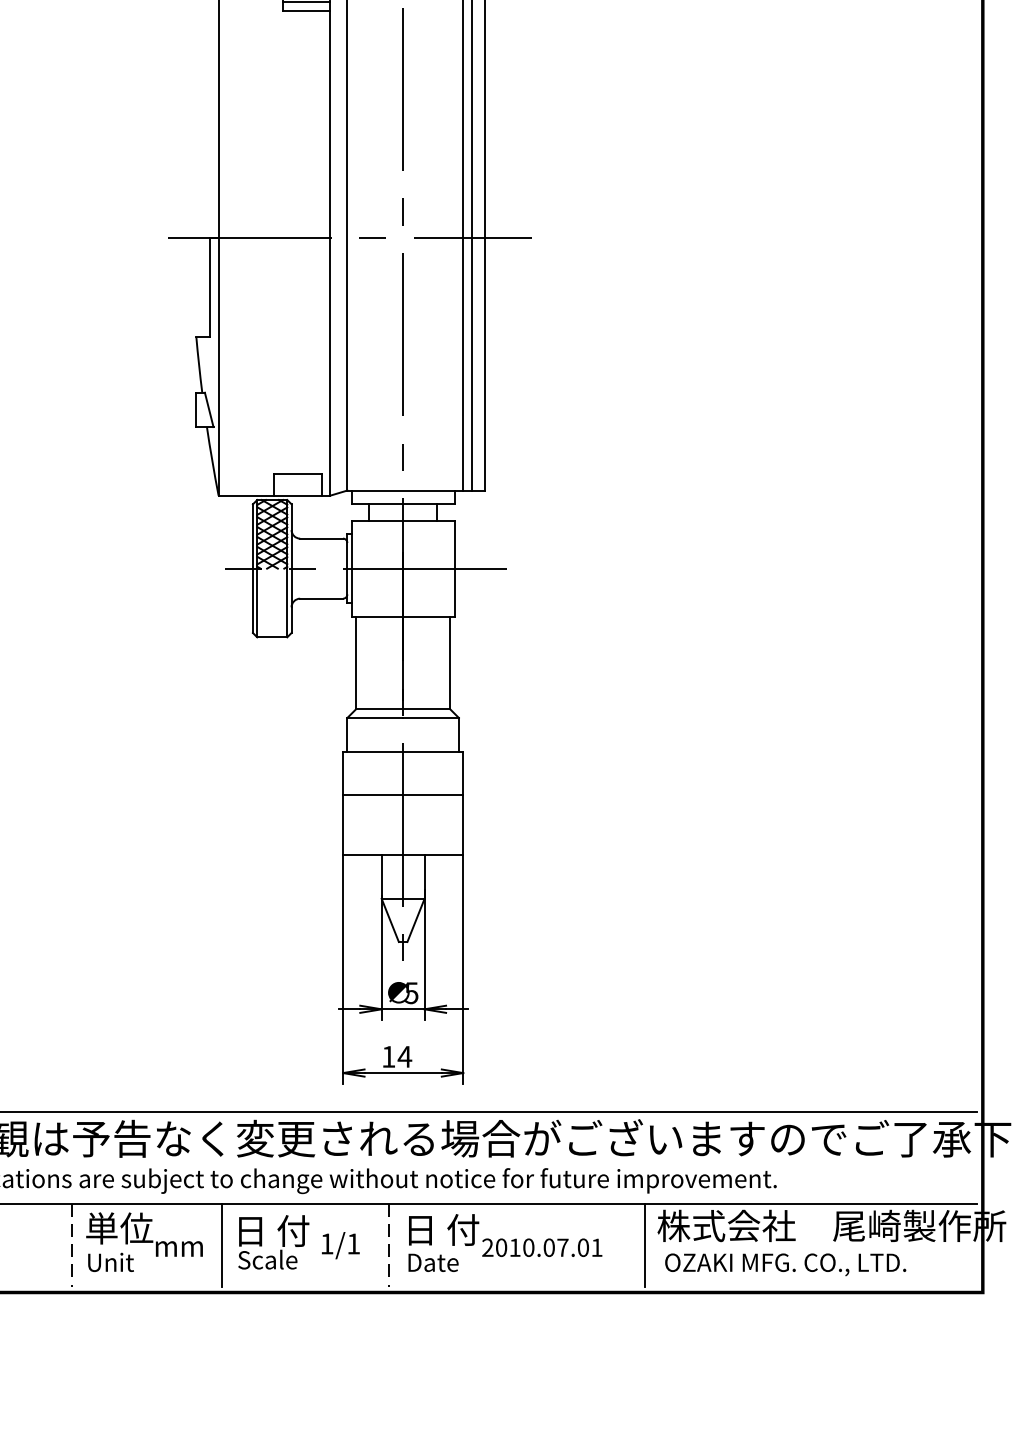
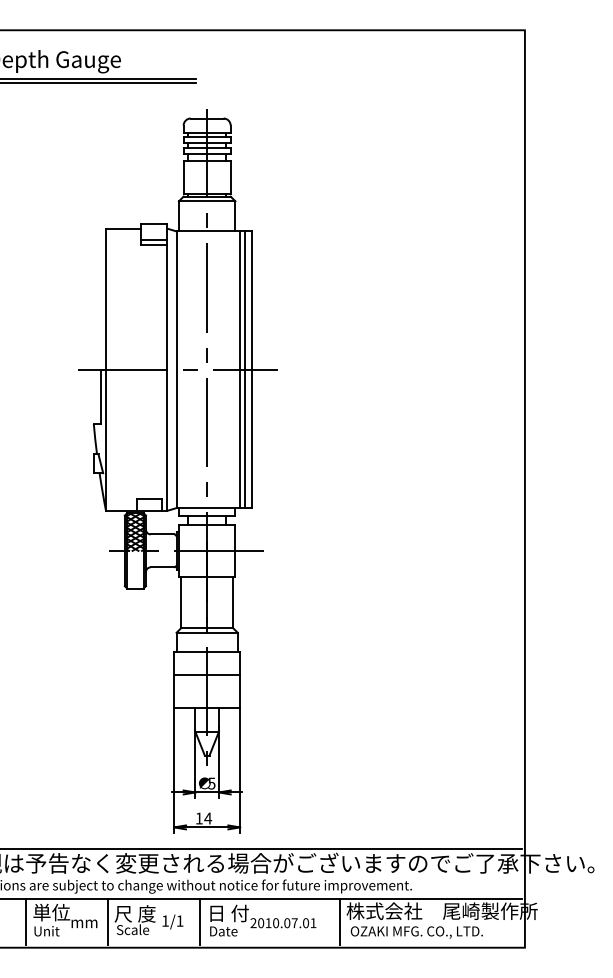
text: (270, 1230) -> (134, 913), 日 付 -> 尺 度
line: (71, 1244) -> (25, 921), dashed -> solid
line: (389, 1244) -> (199, 921), dashed -> solid

